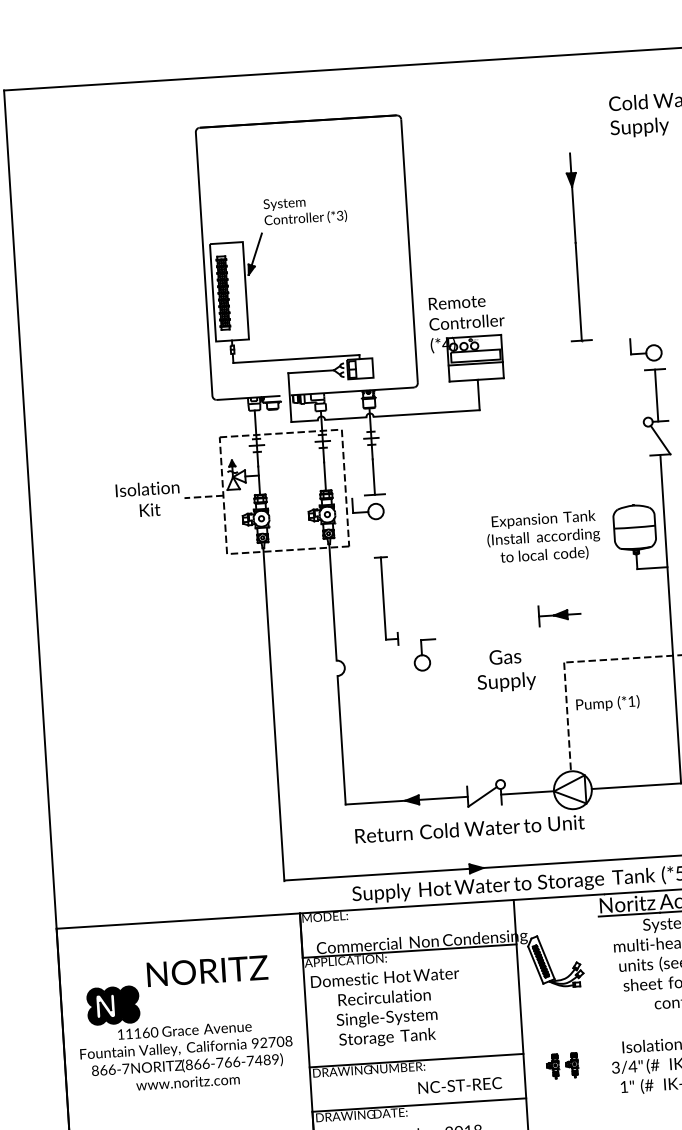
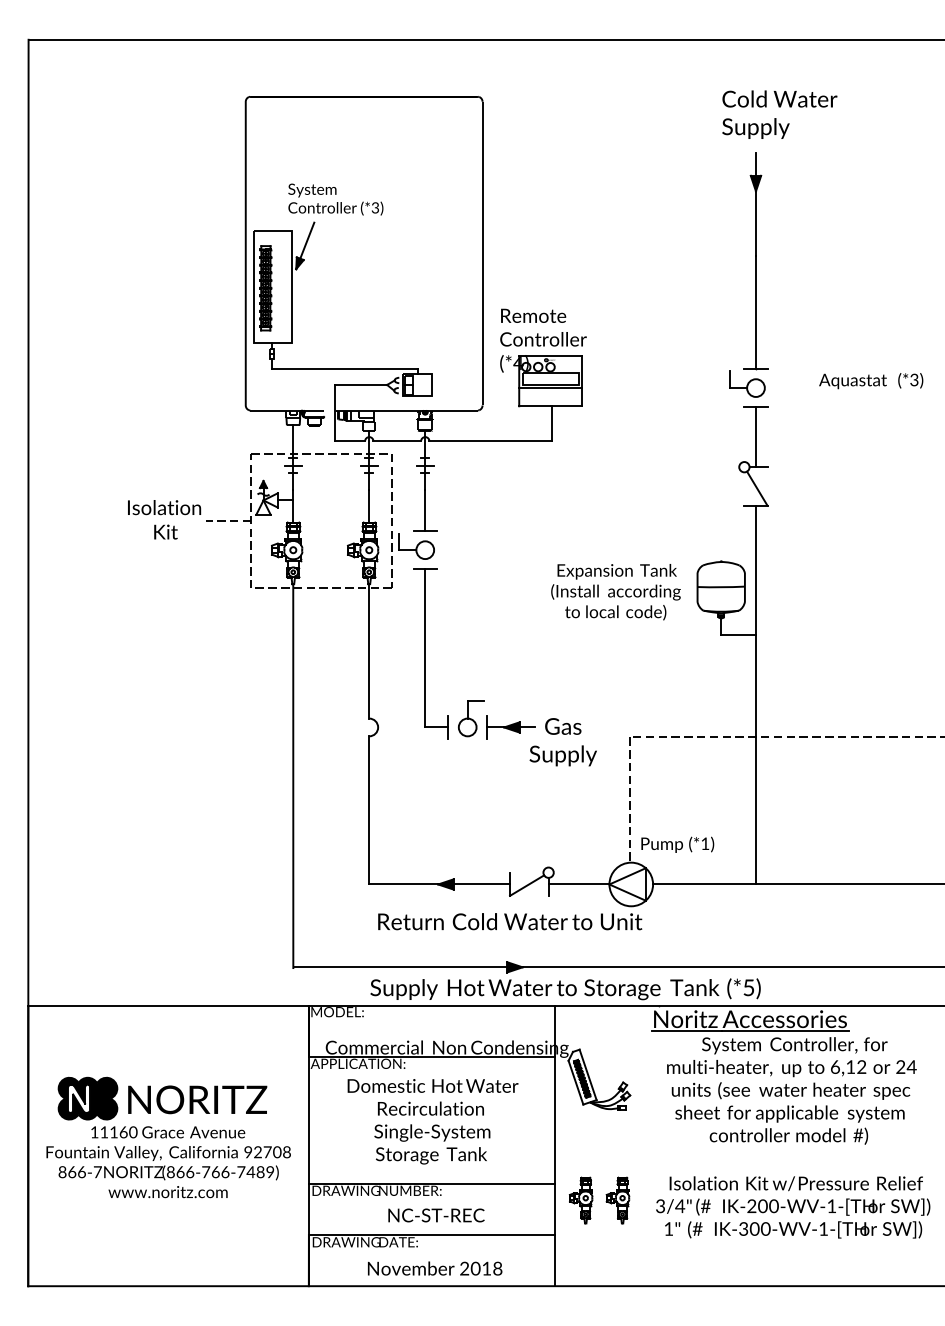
text: (305, 210) -> (335, 199), moved
part: (575, 247) -> (755, 261), moved
part: (386, 600) -> (430, 653), size x1.67
part: (559, 615) -> (510, 727), moved
text: (607, 703) -> (677, 844), moved
text: (207, 970) -> (197, 1099), moved
text: (386, 1008) -> (432, 1121), moved
part: (562, 1066) -> (599, 1200), size x1.67
text: (460, 1085) -> (436, 1215), moved

